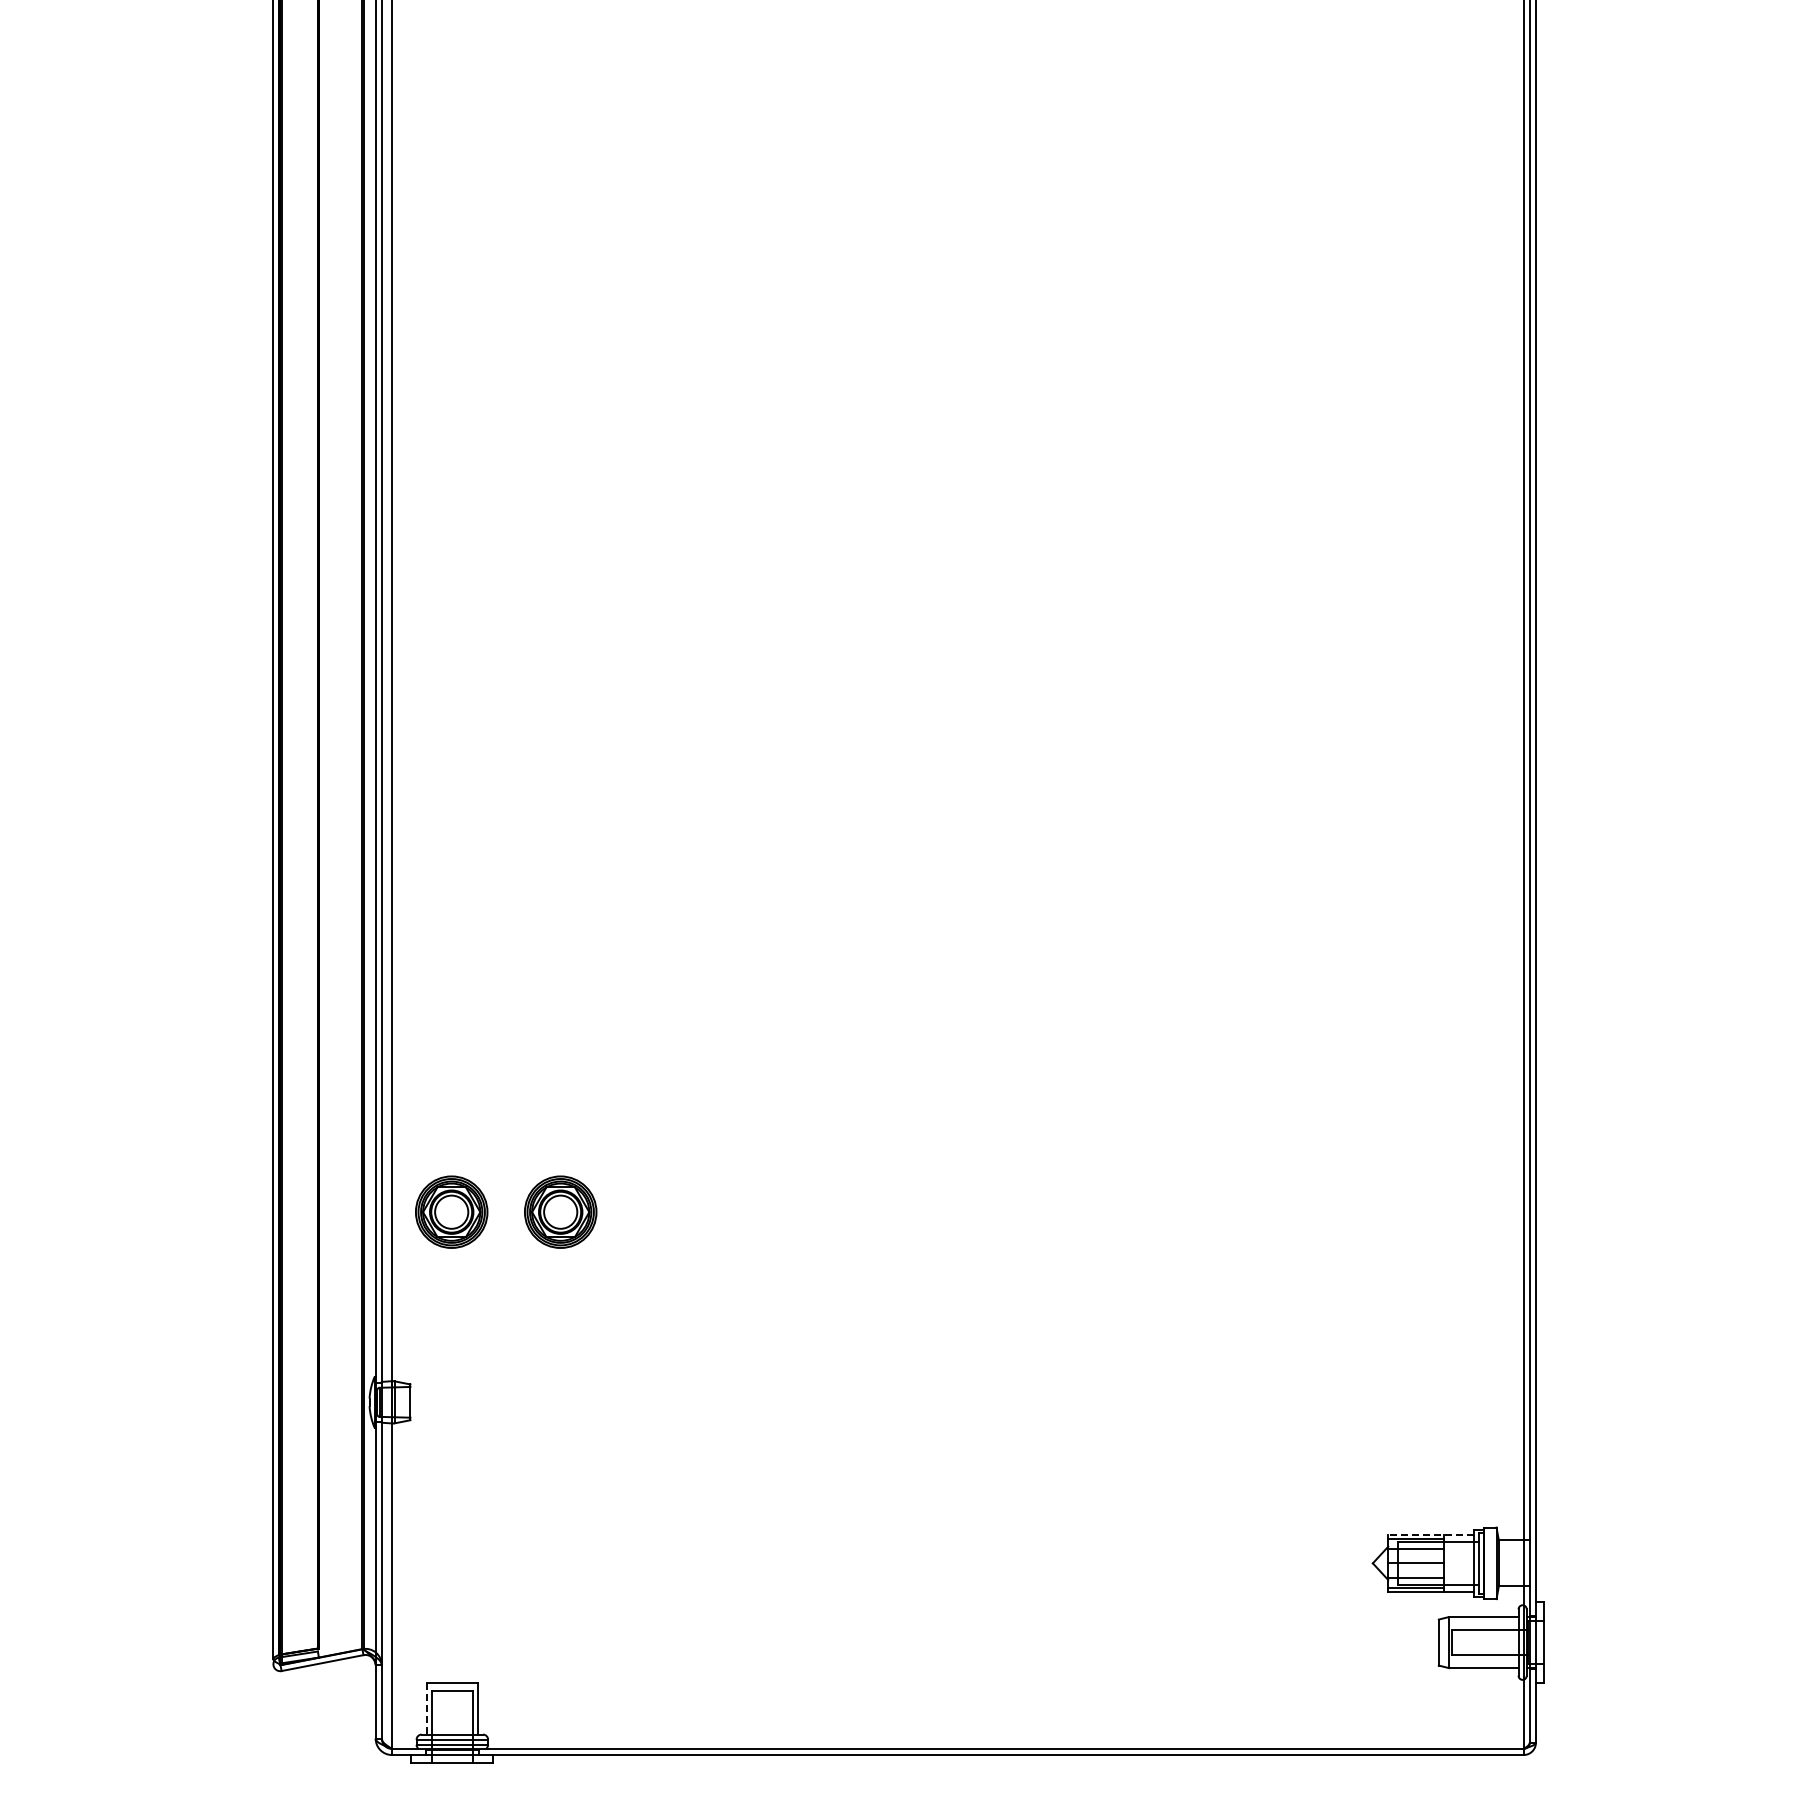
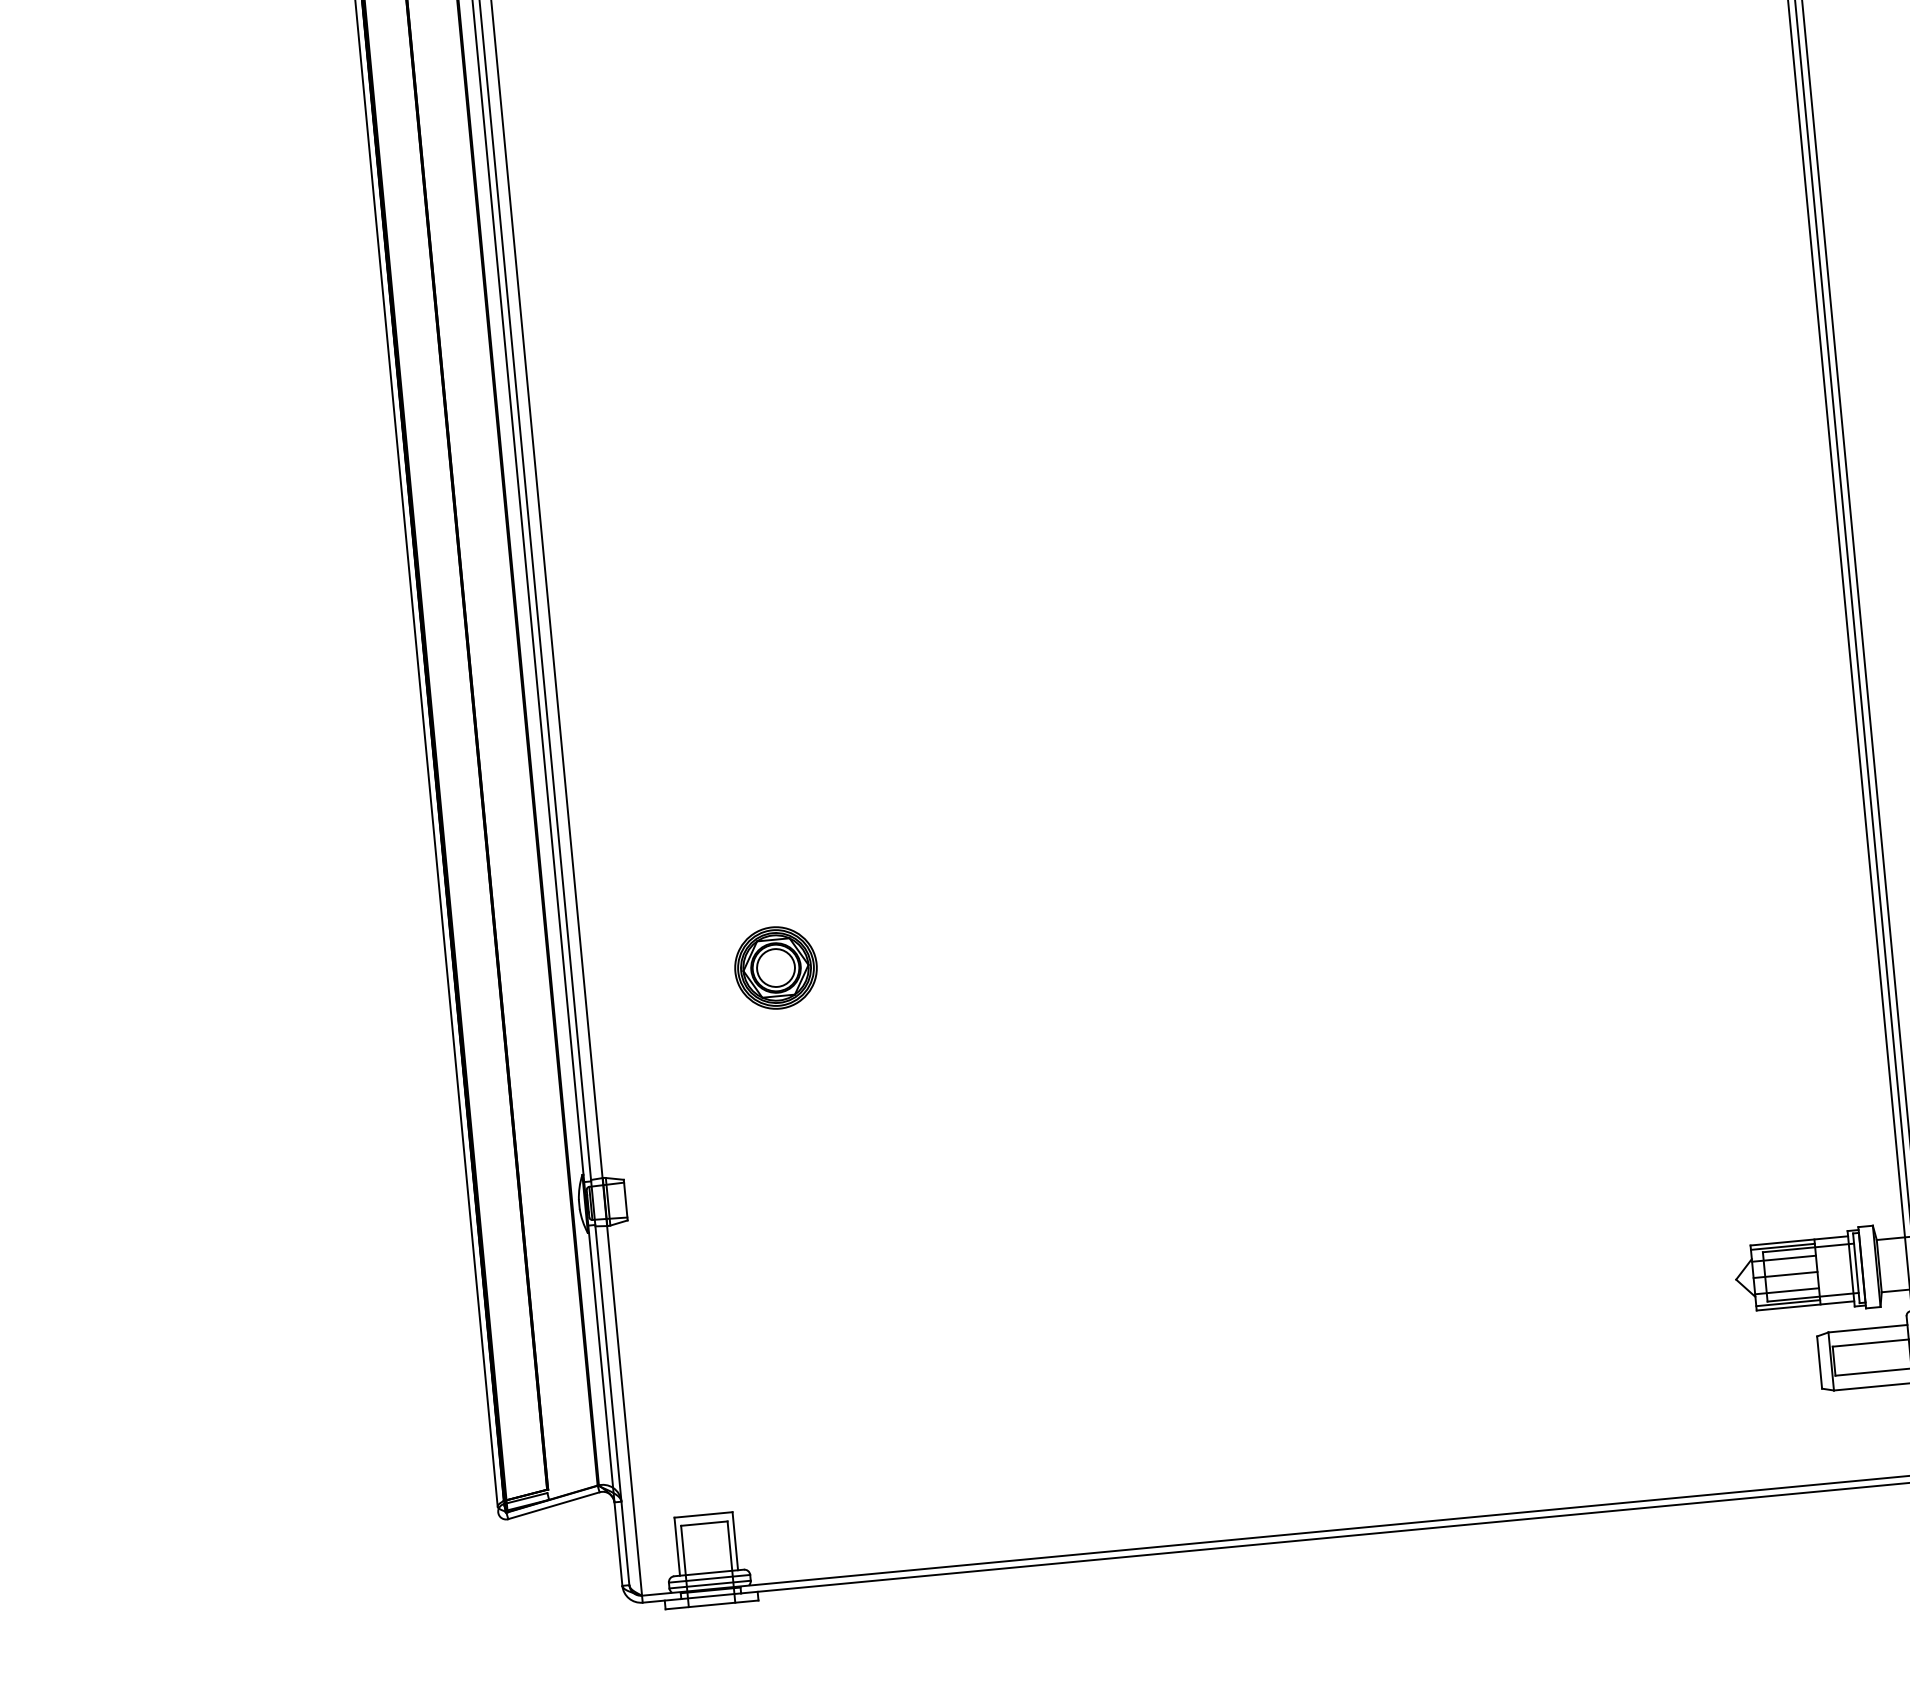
part: (451, 1211) -> (651, 978), removed
line: (1431, 1534) -> (1799, 1240), dashed -> solid
line: (426, 1709) -> (676, 1547), dashed -> solid

